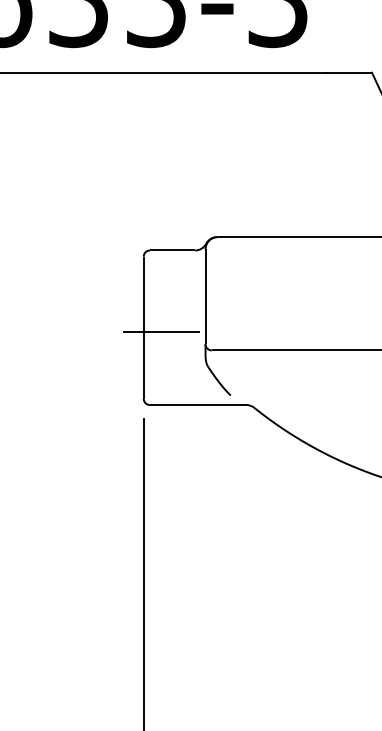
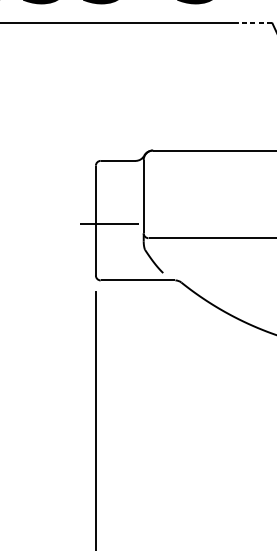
line: (349, 72) -> (255, 23), solid -> dashed

